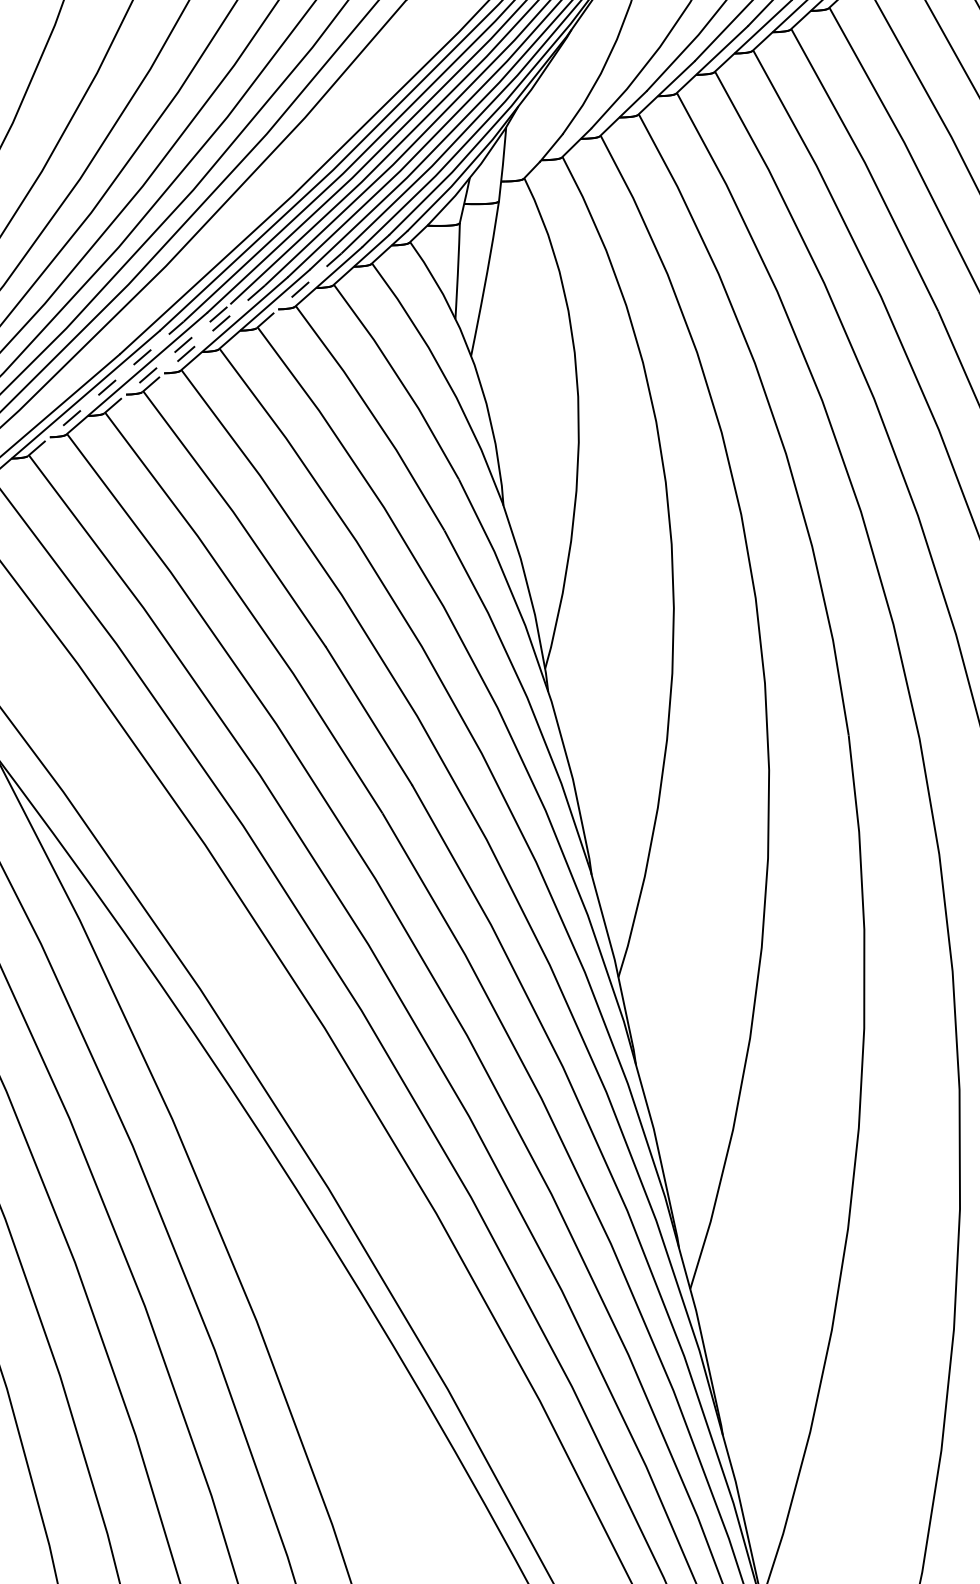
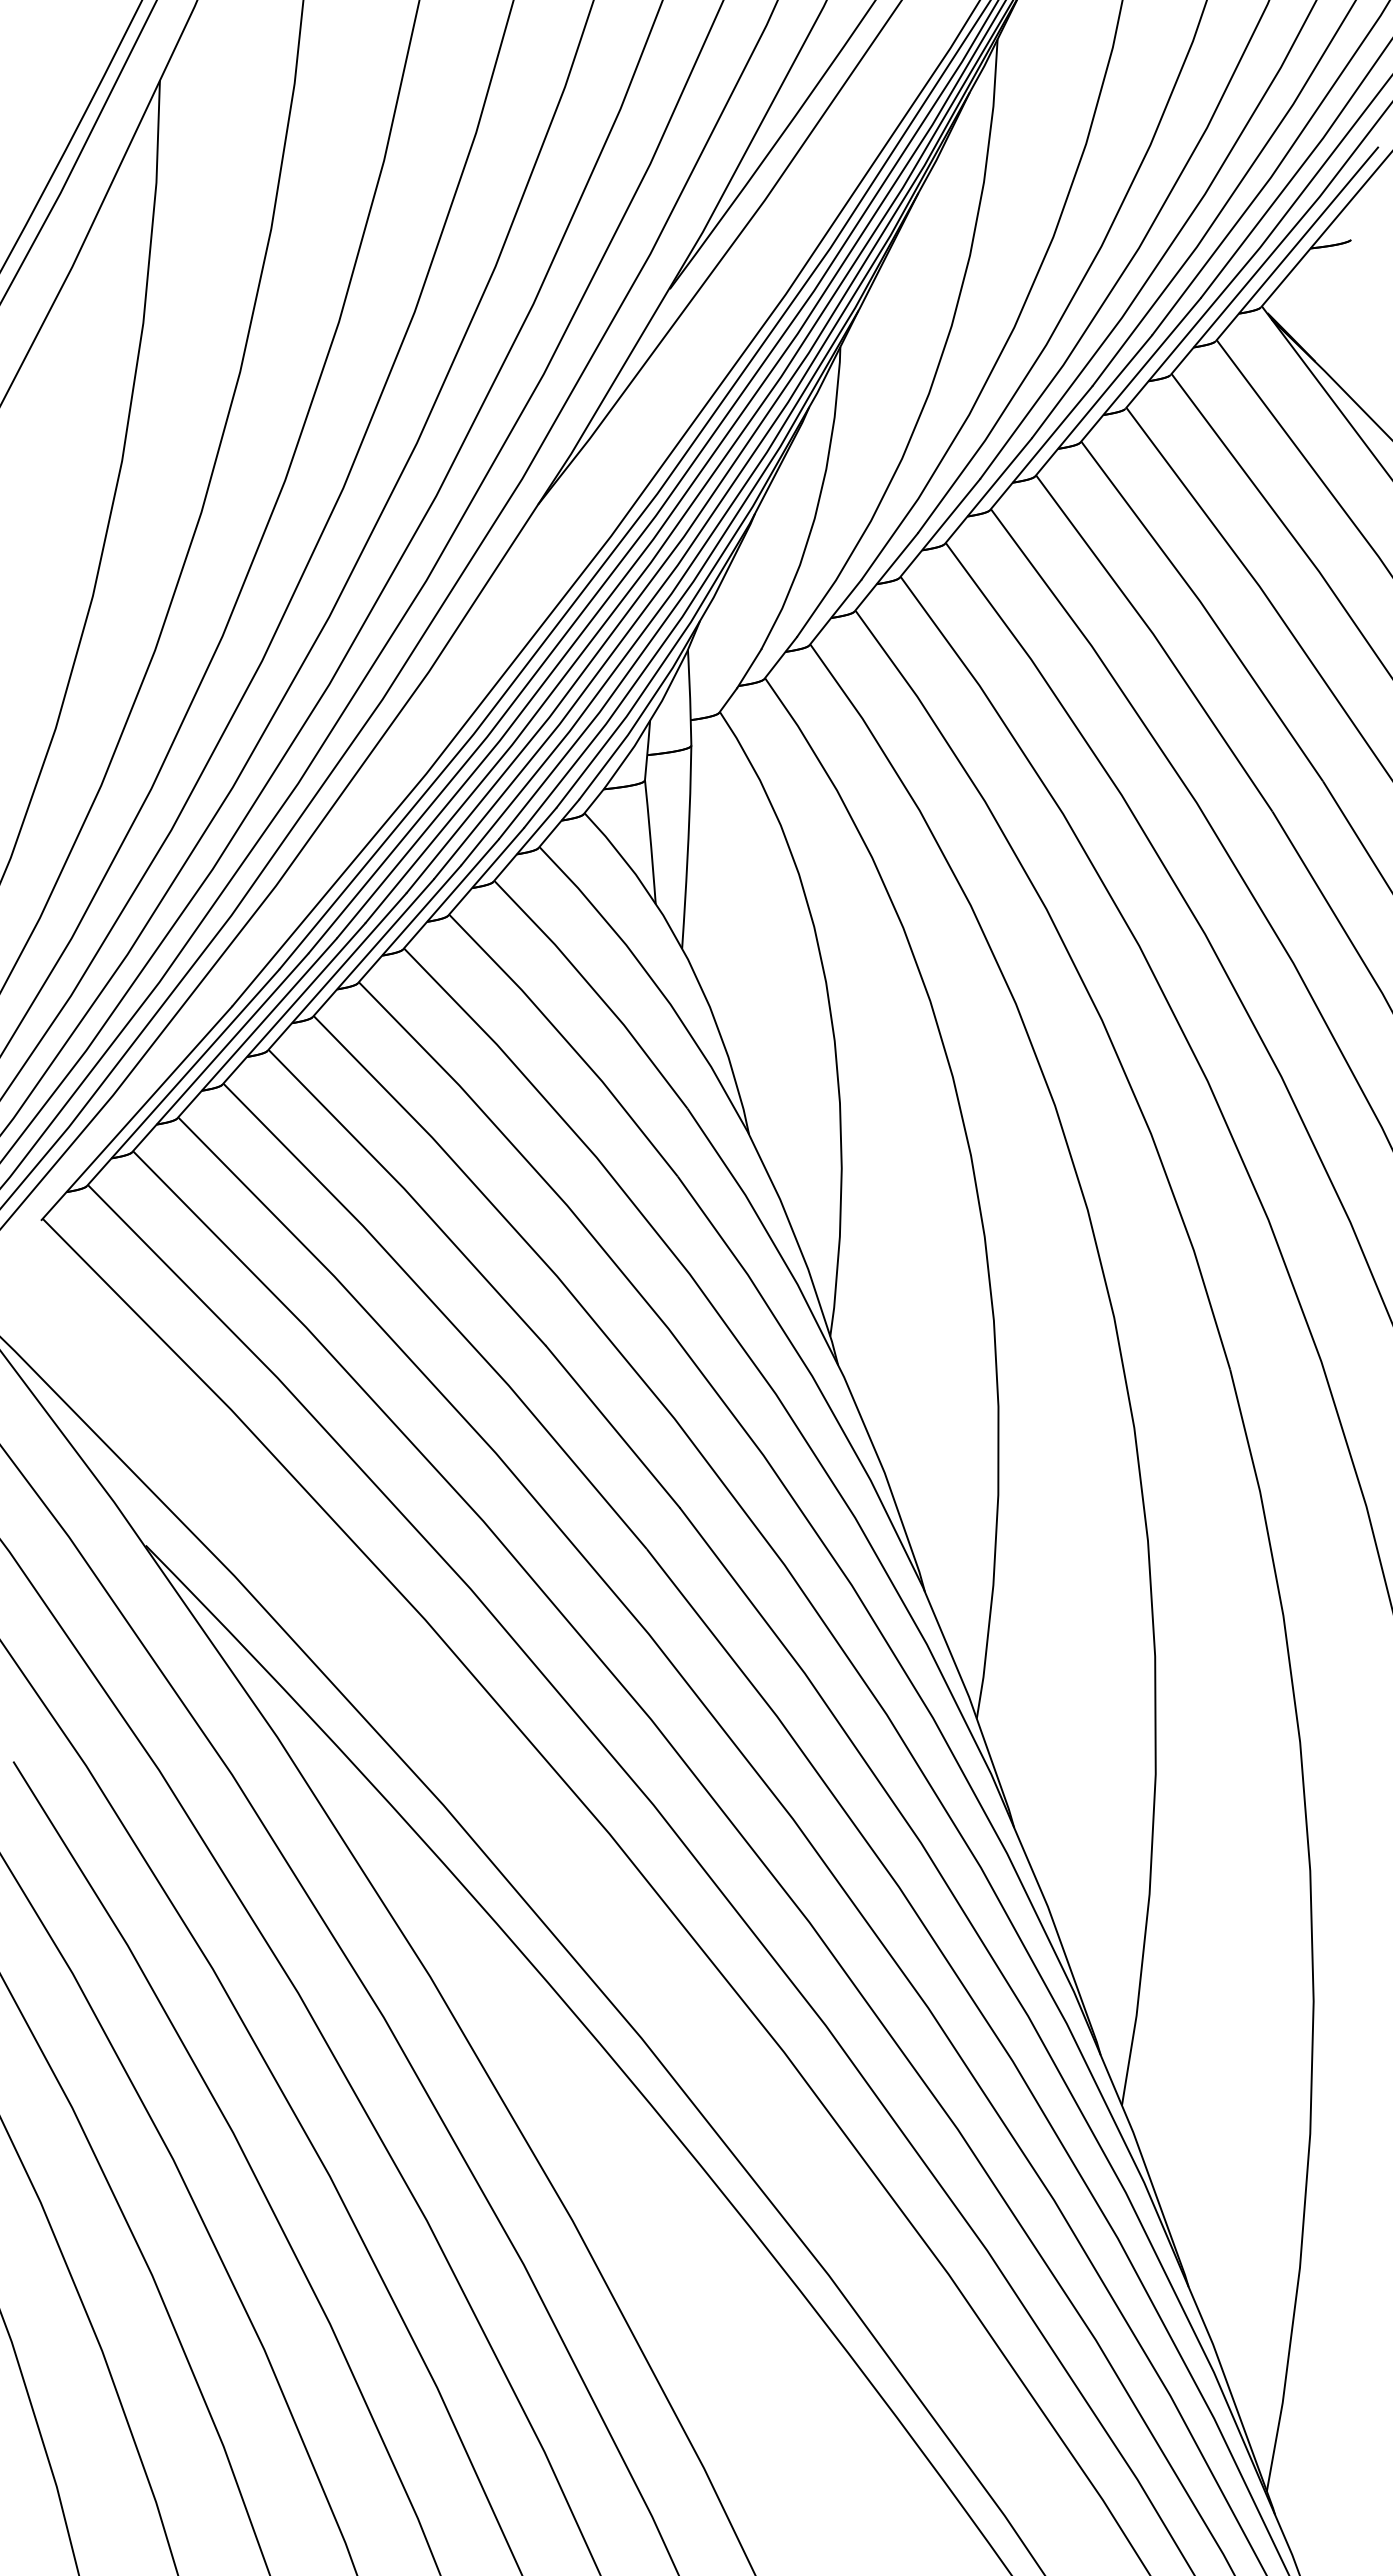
line: (298, 290) -> (450, 894), dashed -> solid
line: (203, 338) -> (336, 972), dashed -> solid
line: (167, 359) -> (293, 1004), dashed -> solid
line: (106, 389) -> (220, 1053), dashed -> solid

